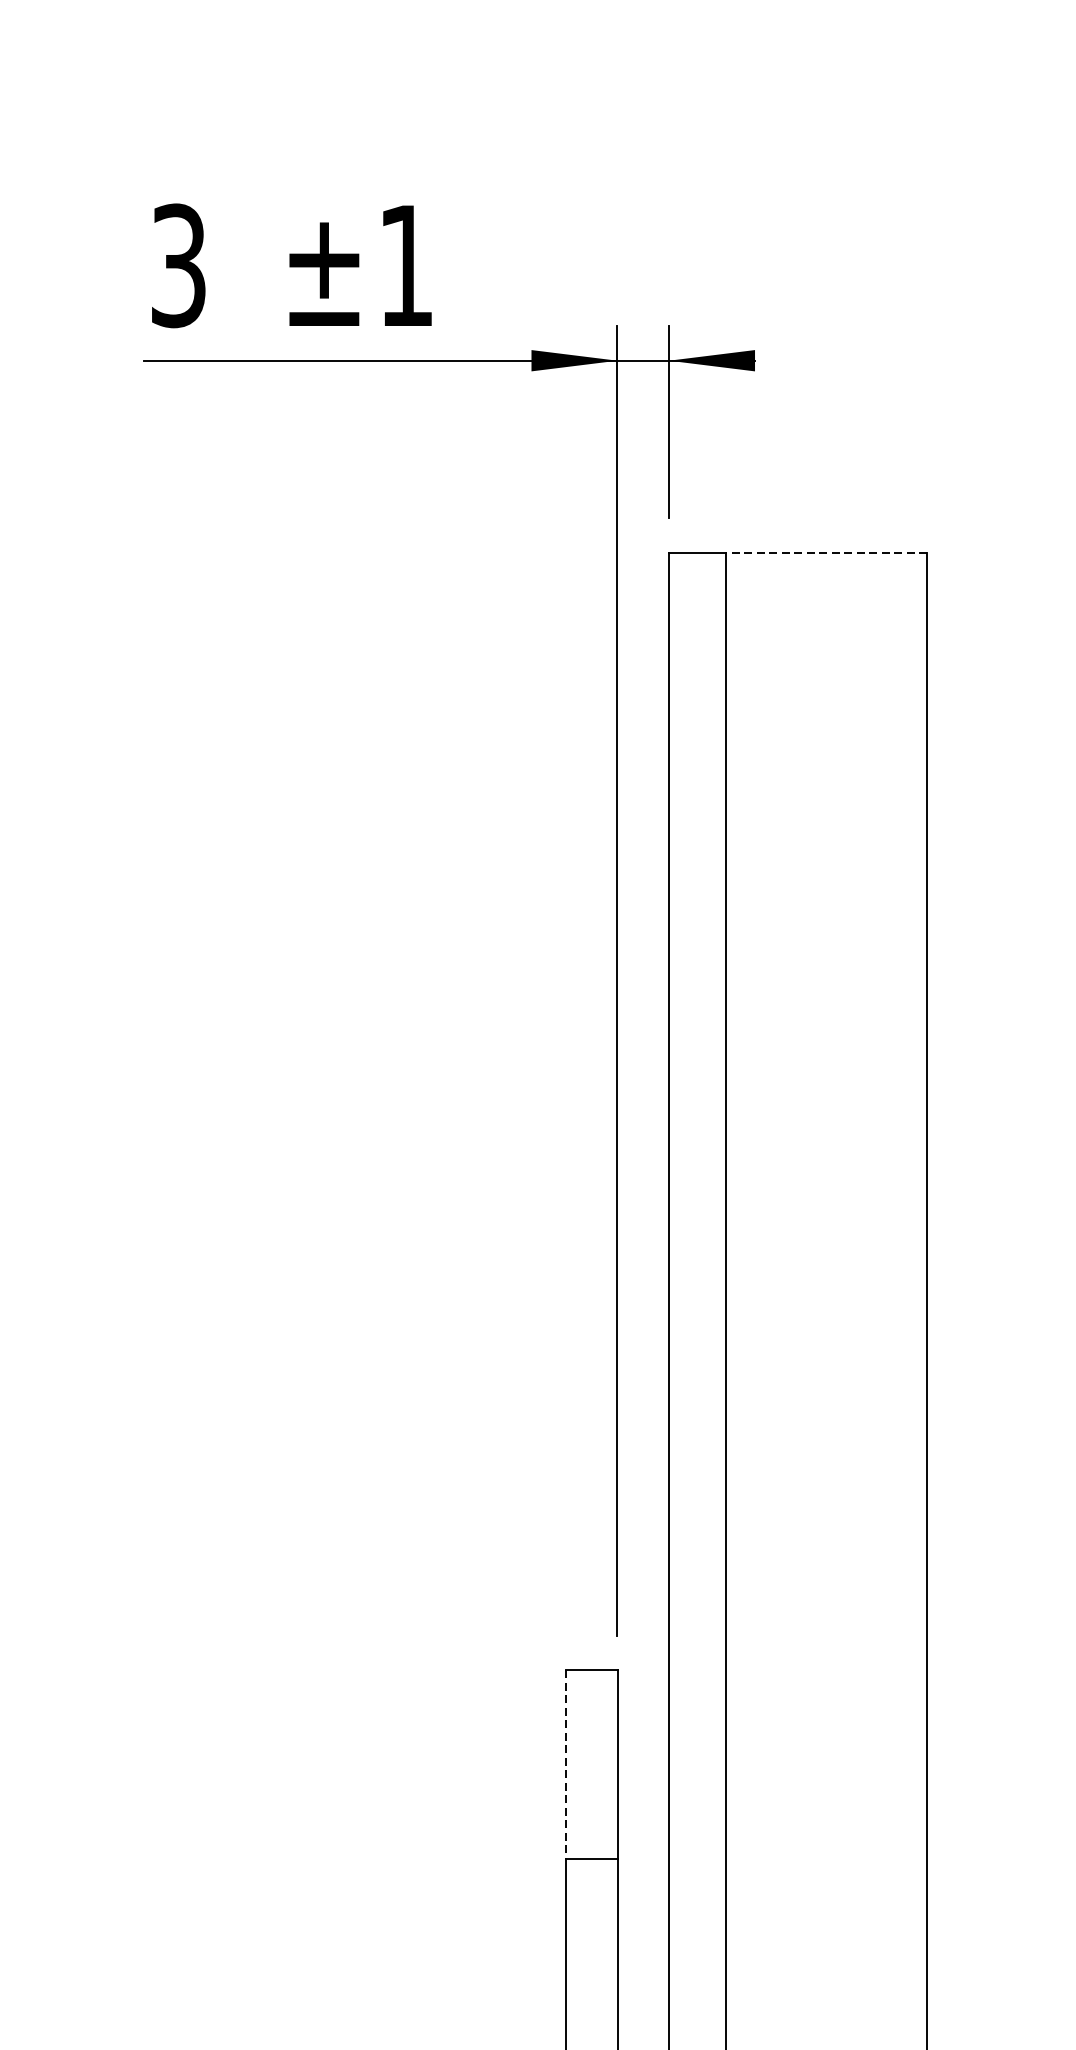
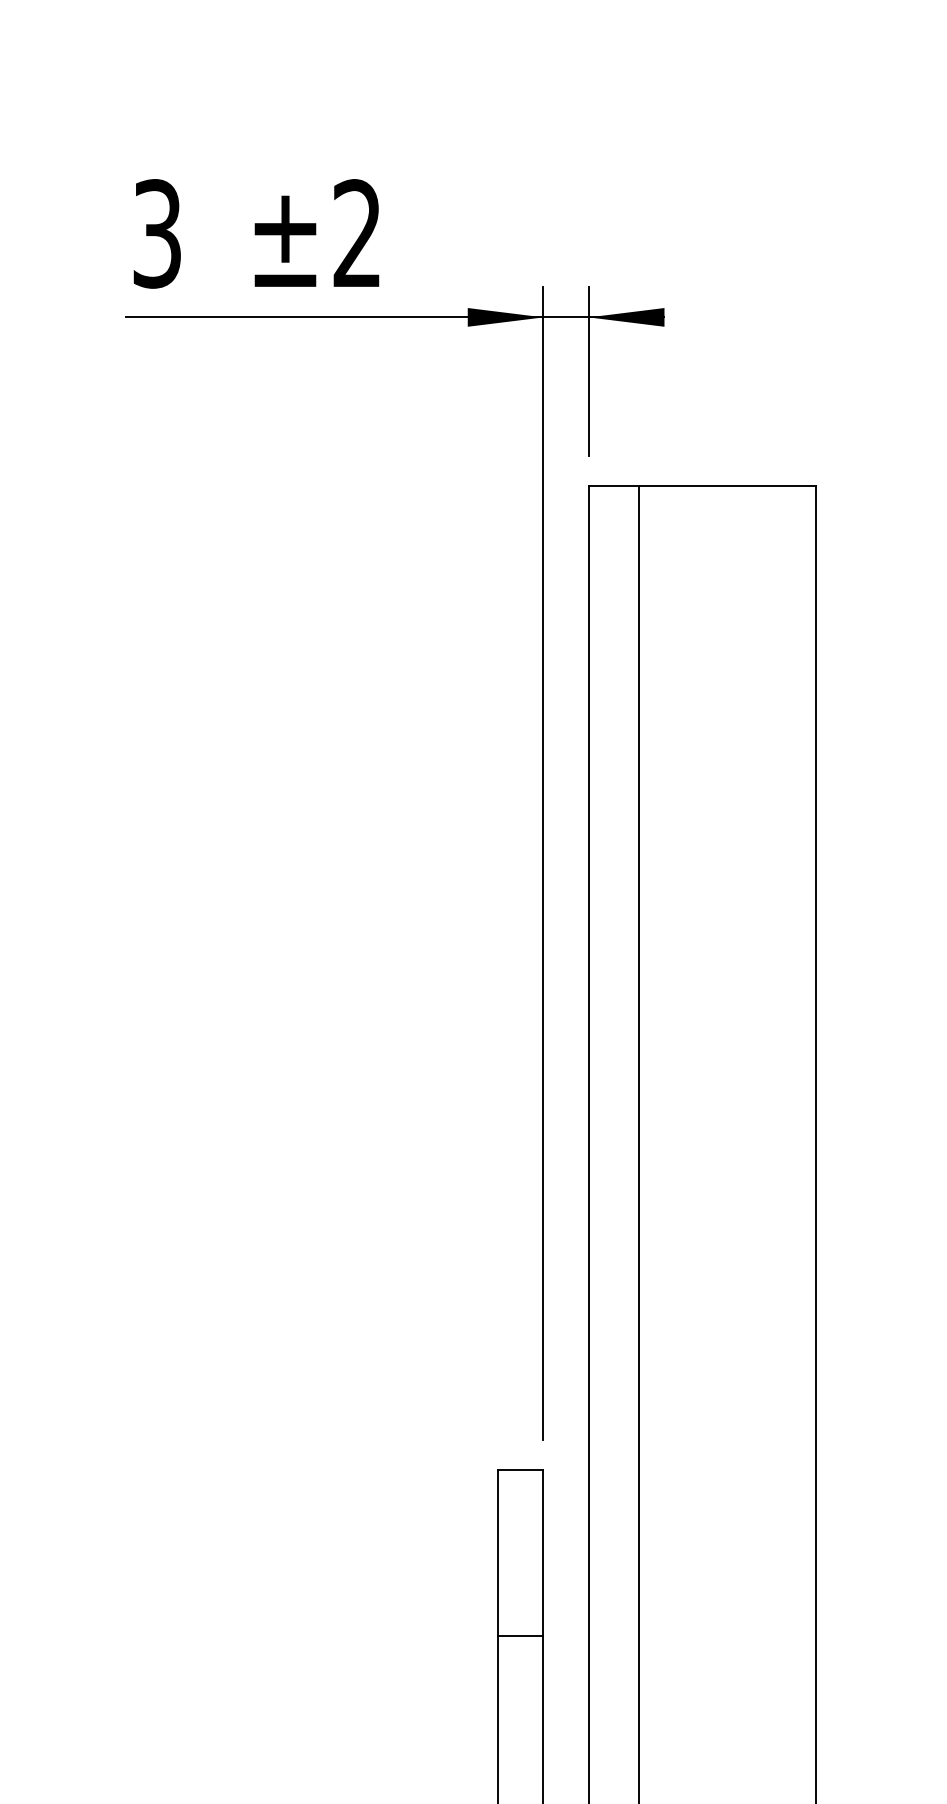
text: (405, 264) -> (356, 232), ±1 -> ±2
line: (826, 552) -> (727, 486), dashed -> solid
line: (566, 1765) -> (498, 1553), dashed -> solid

